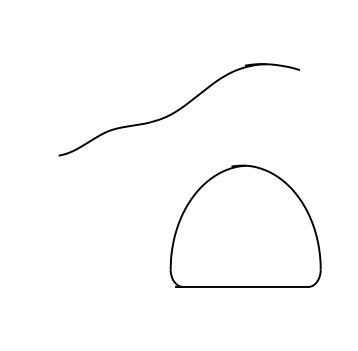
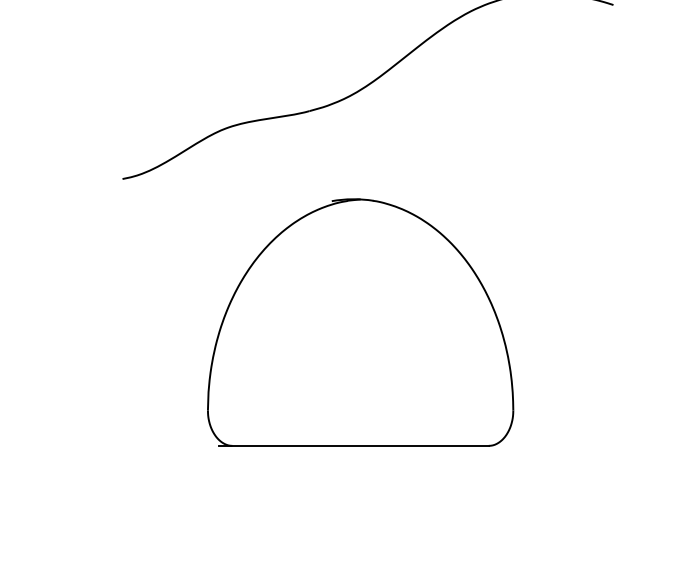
part: (245, 225) -> (360, 321), moved

